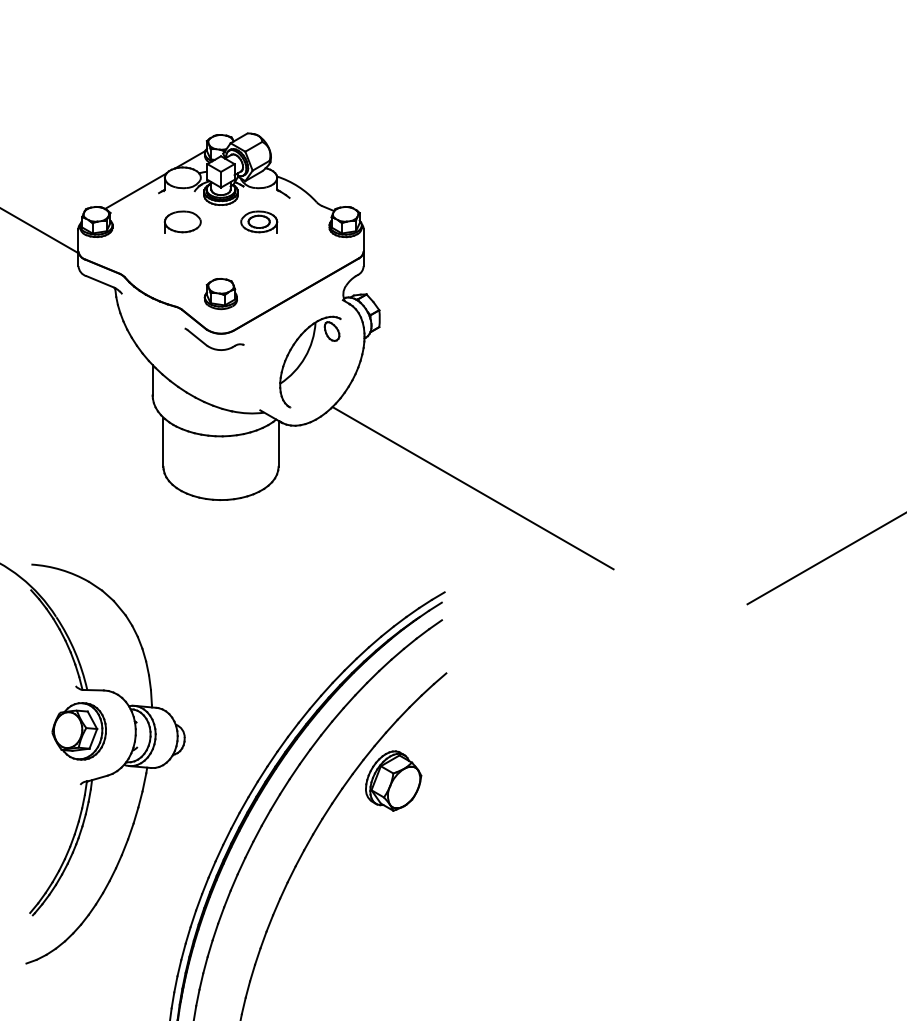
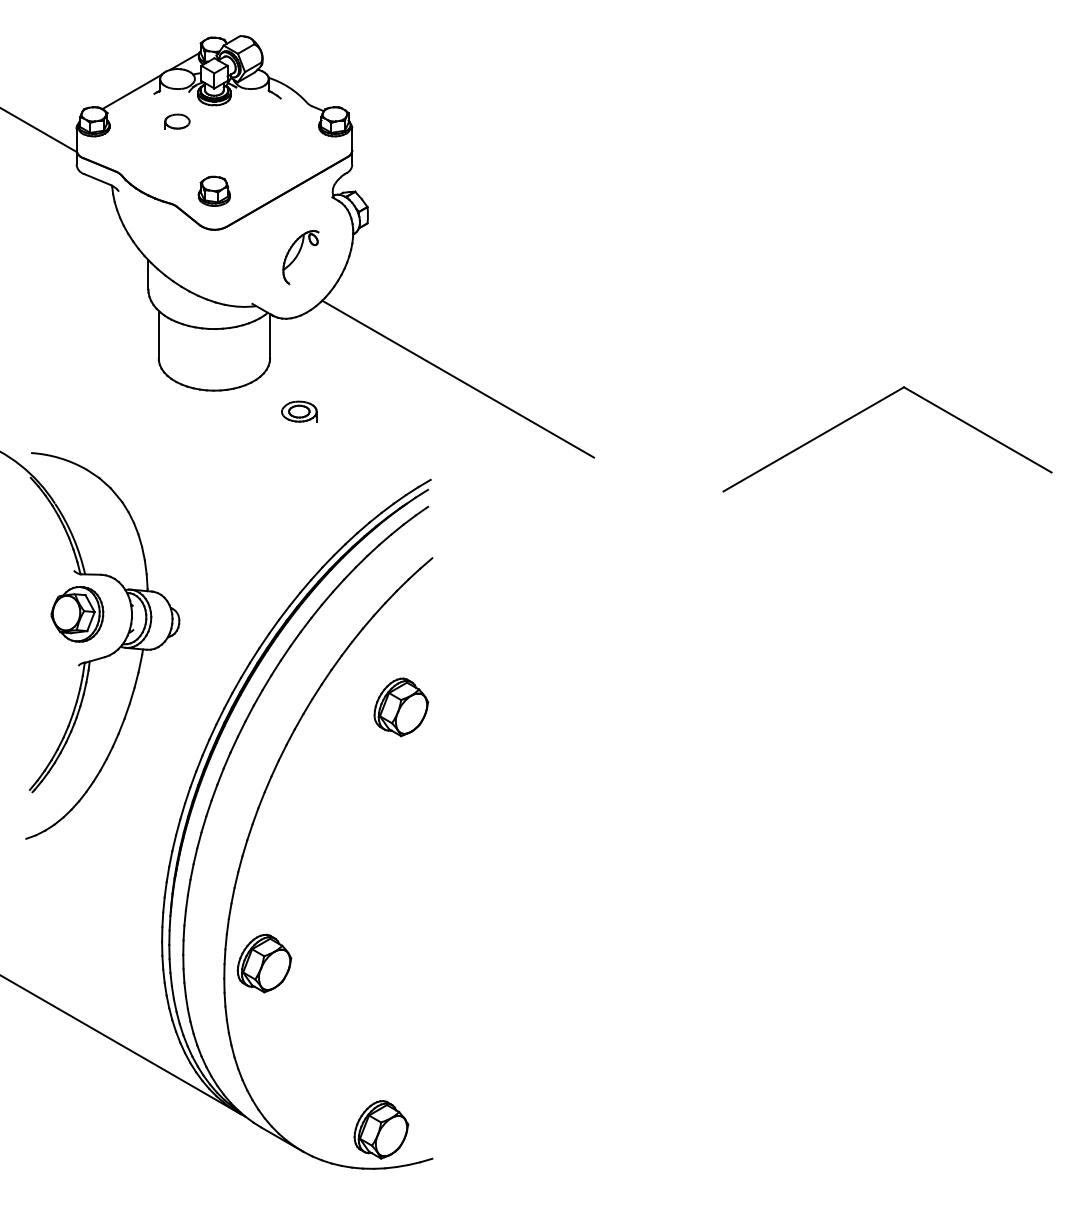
part: (182, 221) -> (177, 121), size x0.7
part: (259, 221) -> (299, 411), moved
part: (211, 346) -> (205, 242), removed
part: (310, 362) -> (300, 257), size x0.6
part: (392, 781) -> (400, 707), moved

